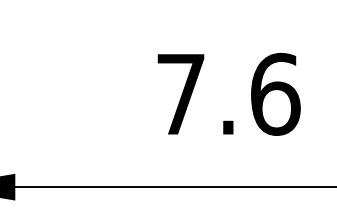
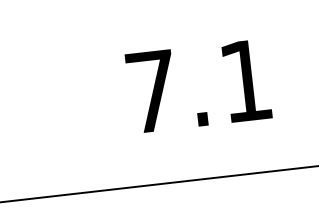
text: (275, 93) -> (245, 80), 7.6 -> 7.1

